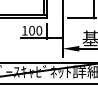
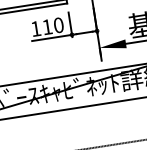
text: (31, 30) -> (46, 26), 100 -> 110

